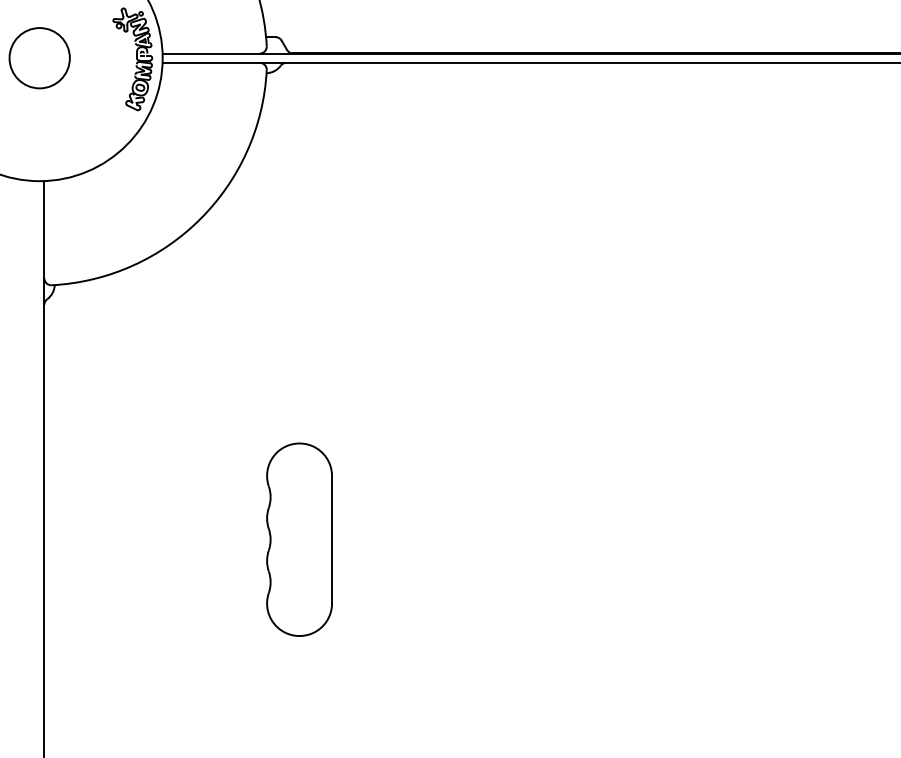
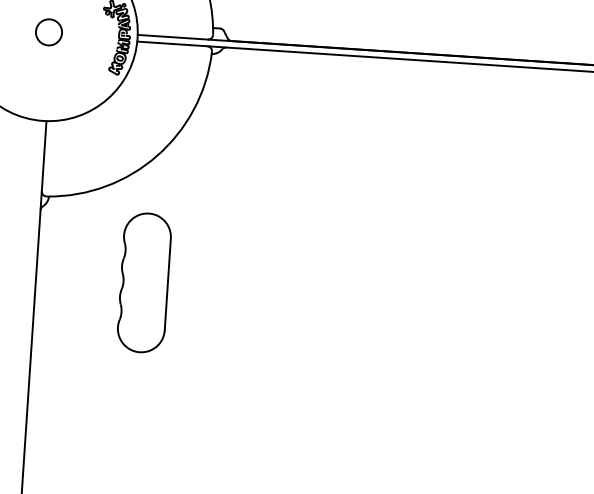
circle: (39, 58) -> (48, 32), size x0.6
part: (299, 539) -> (144, 282), moved

